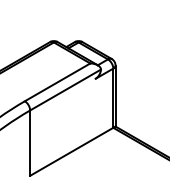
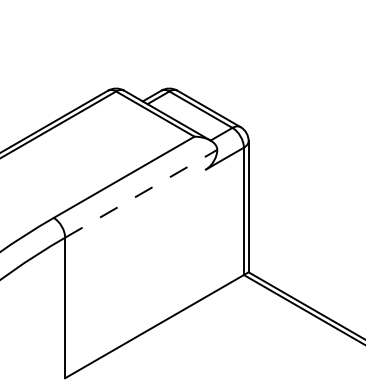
line: (65, 90) -> (141, 194), solid -> dashed

